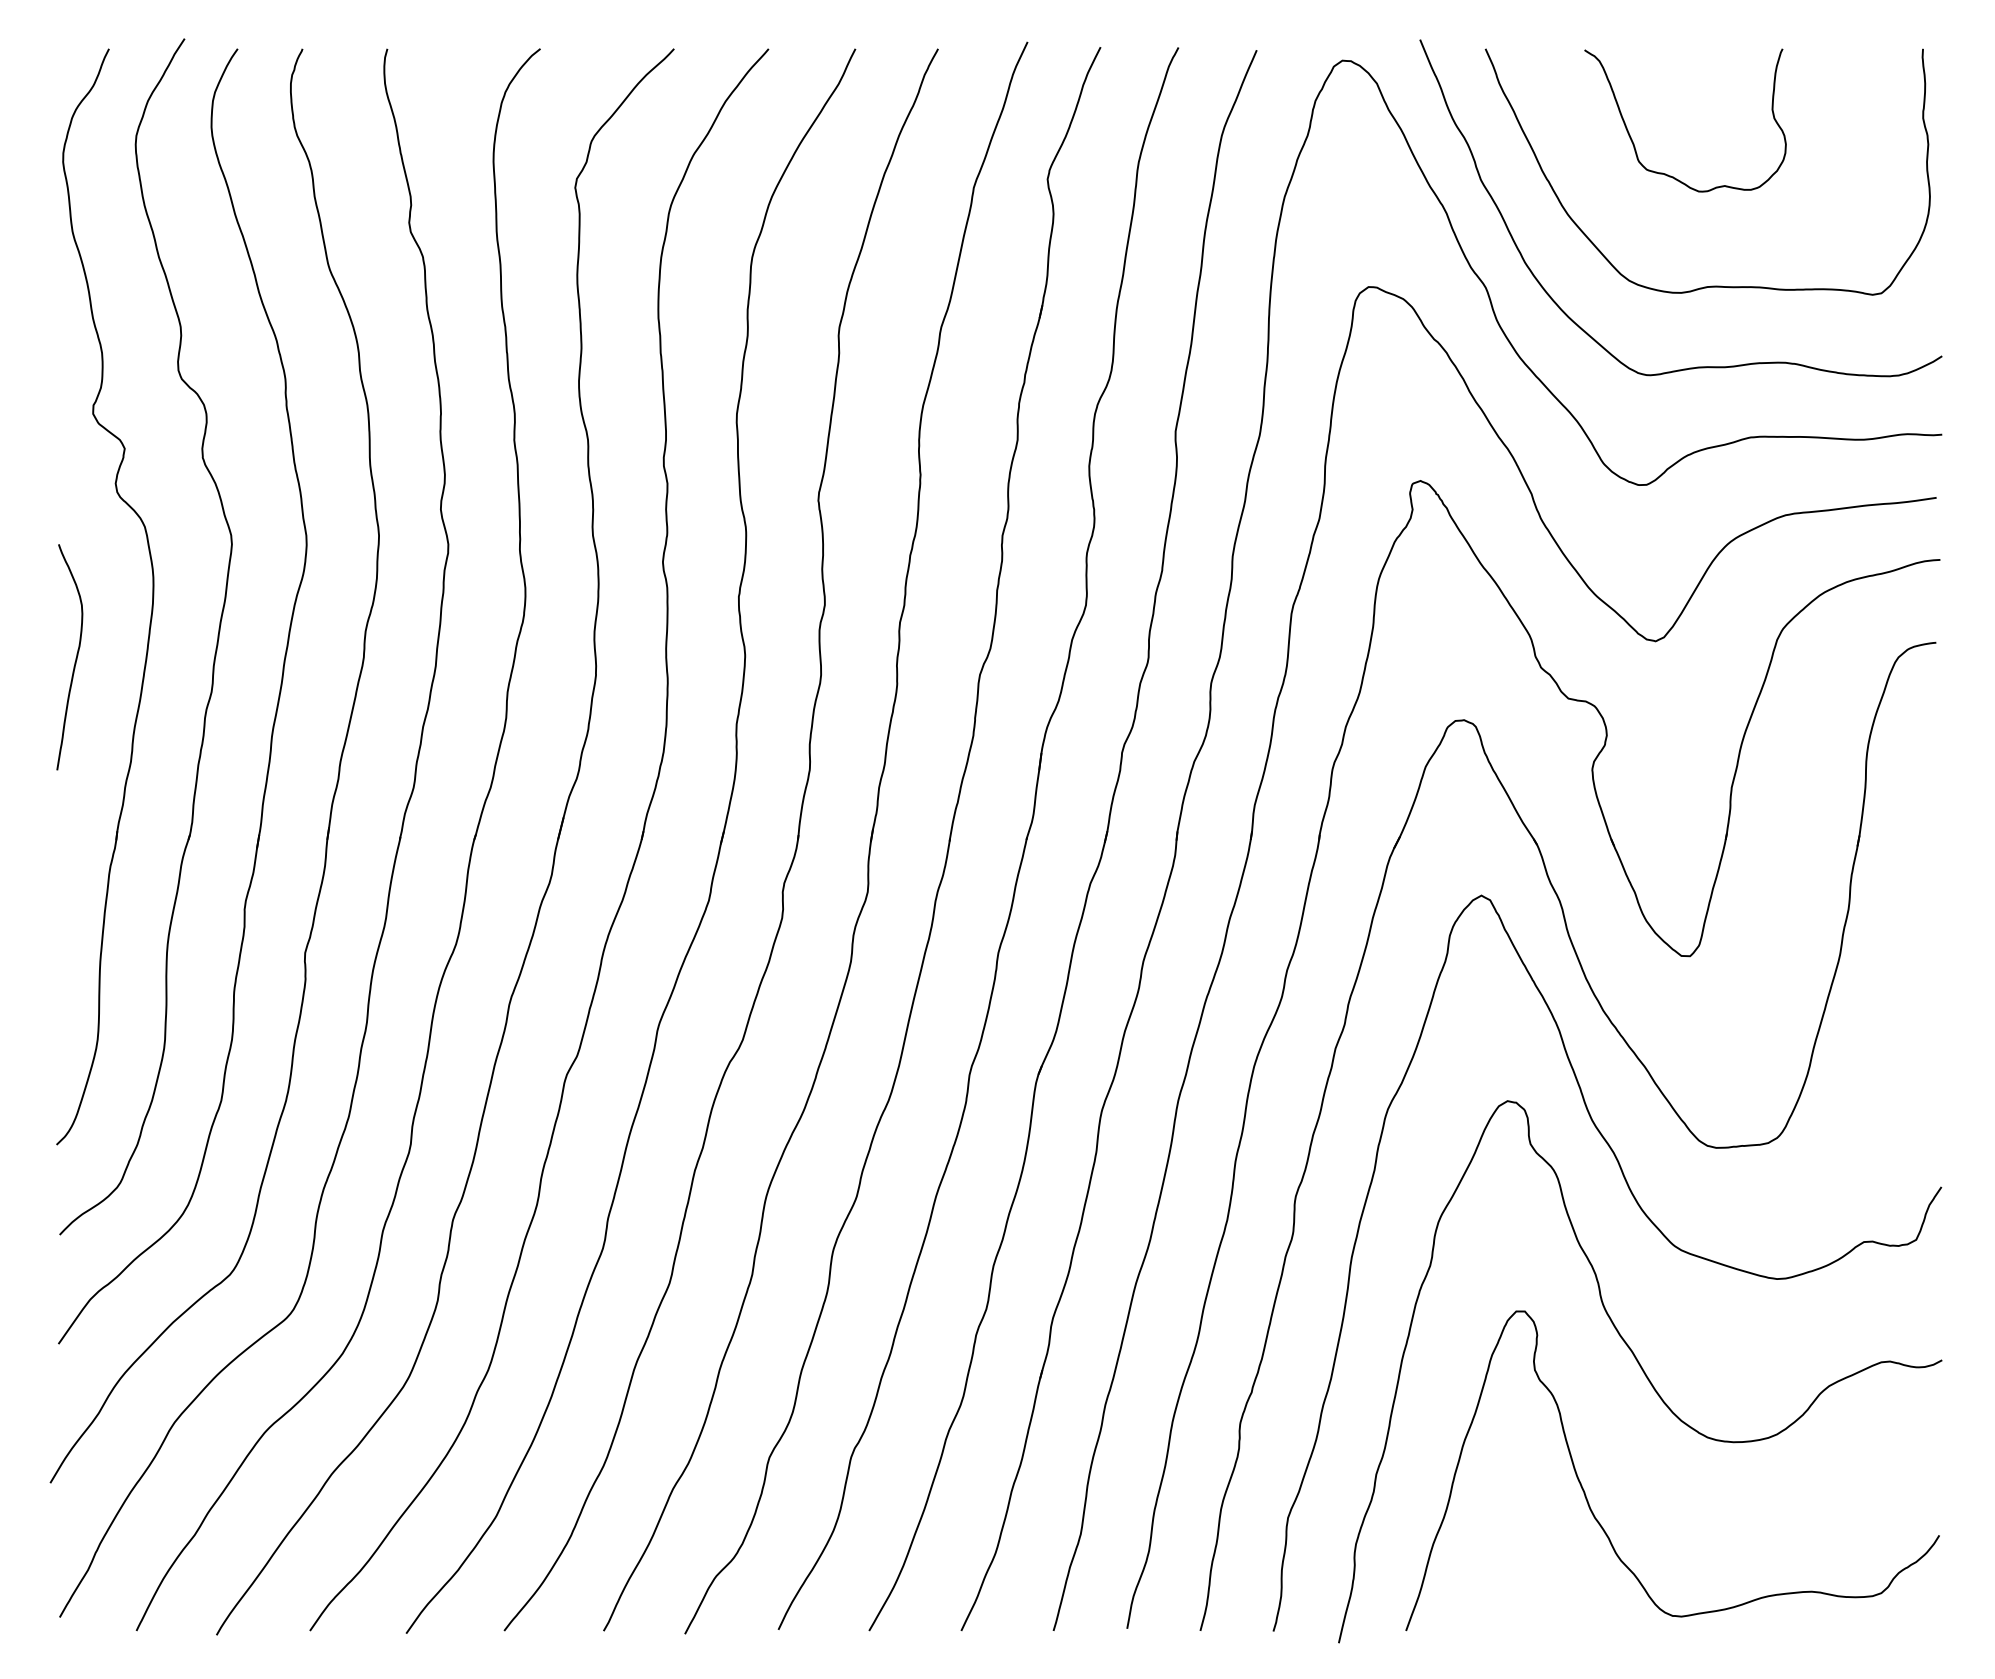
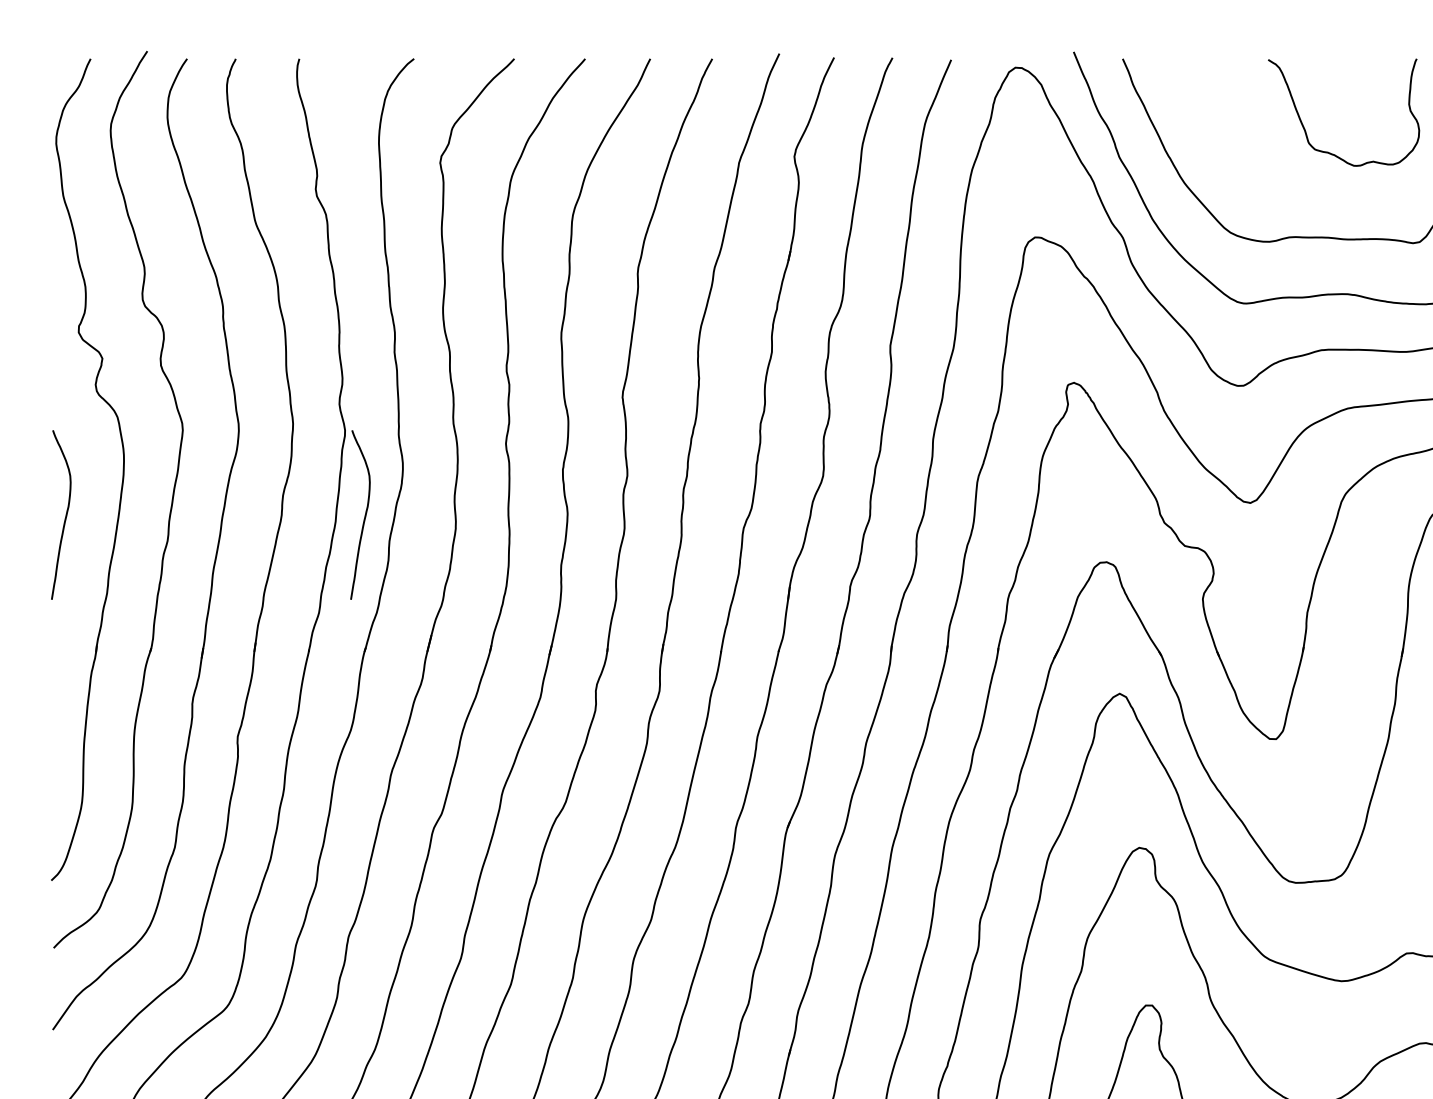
curve: (1634, 143) -> (1305, 129), moved
curve: (474, 658) -> (364, 515), added

